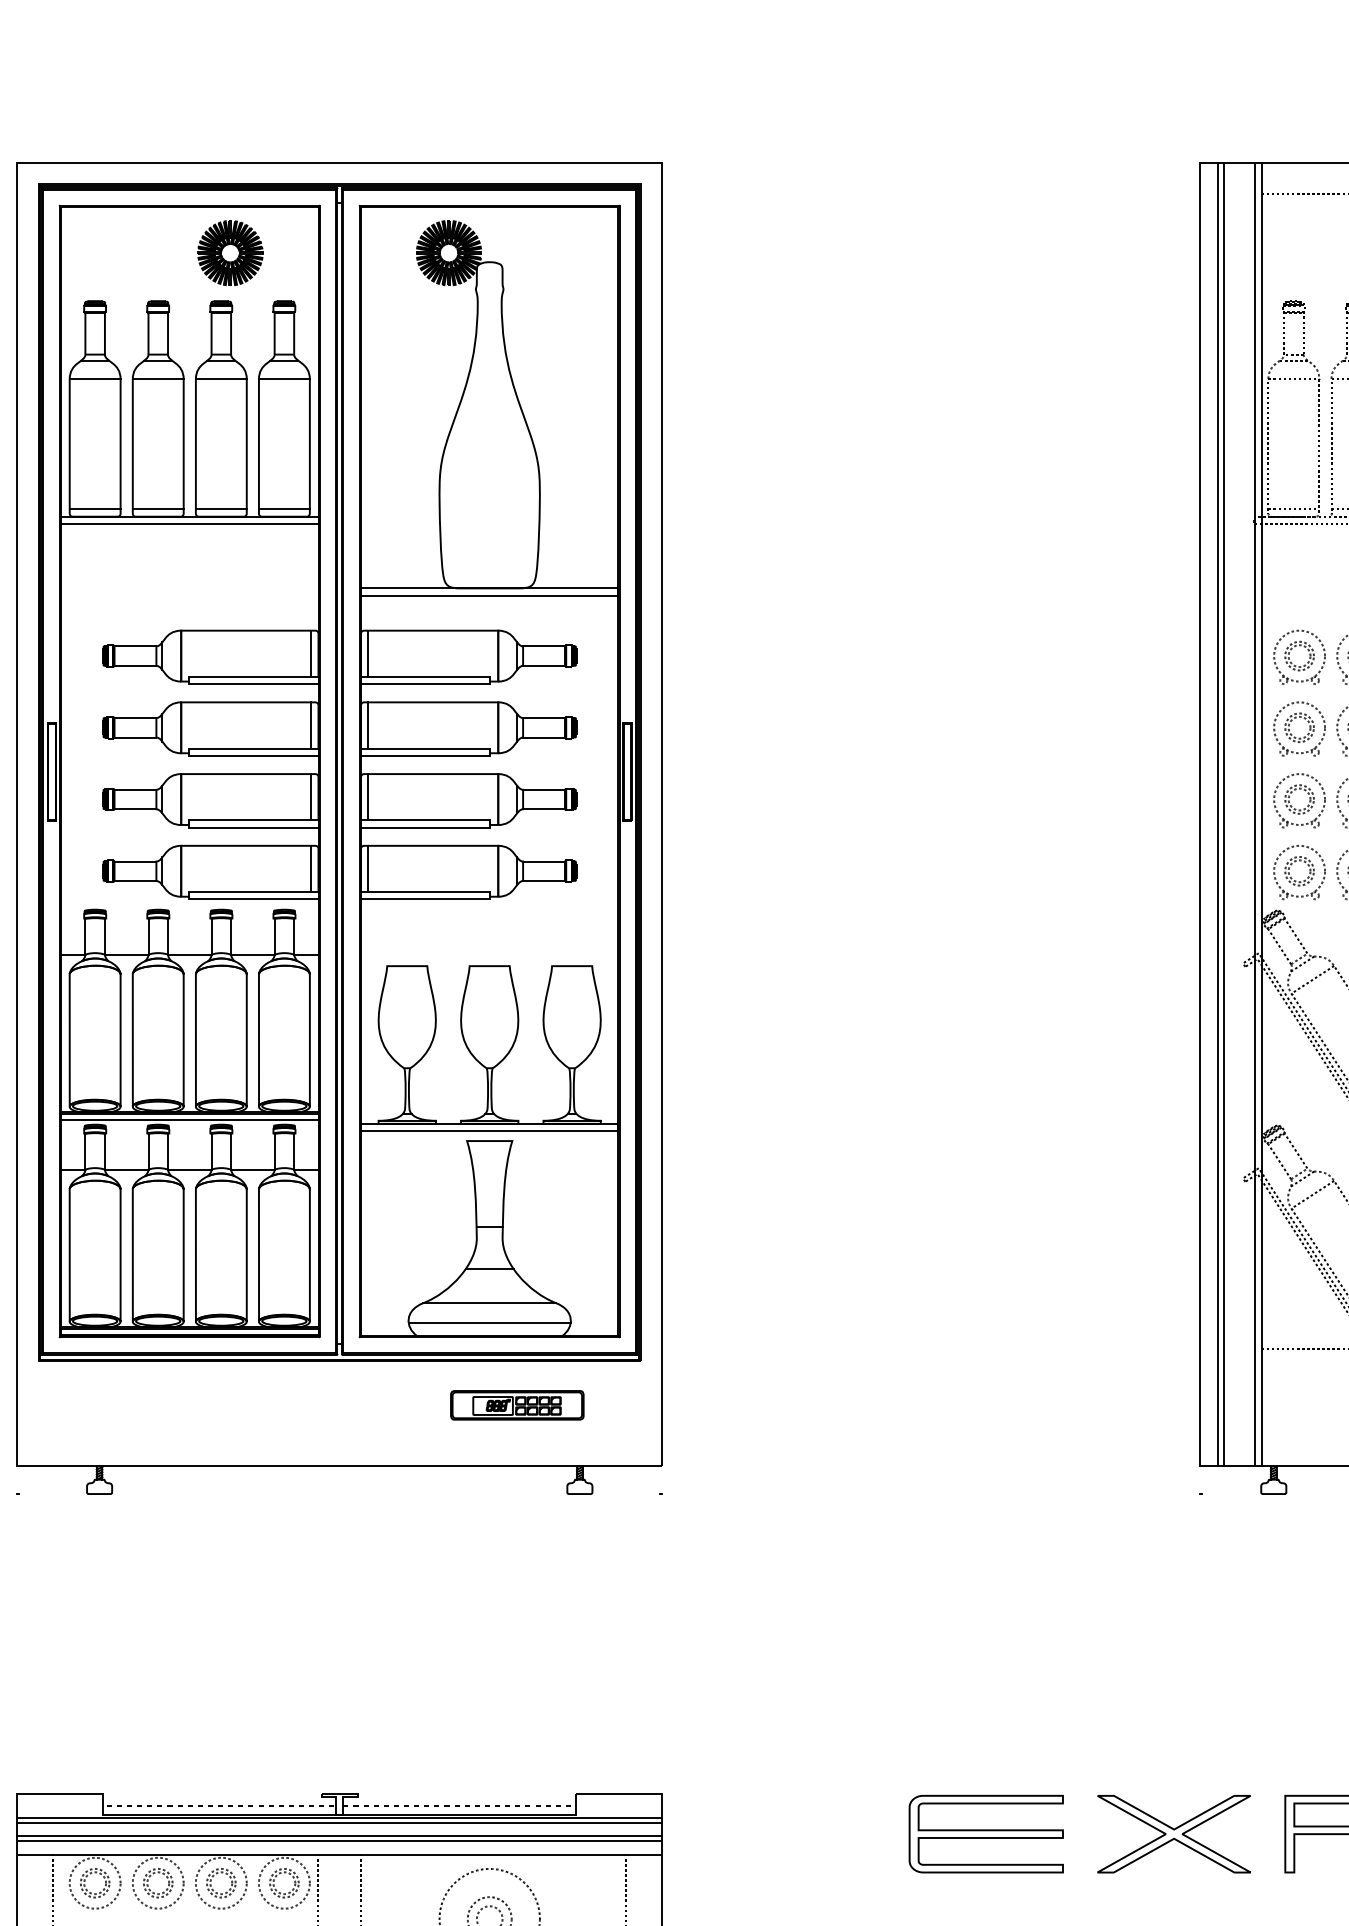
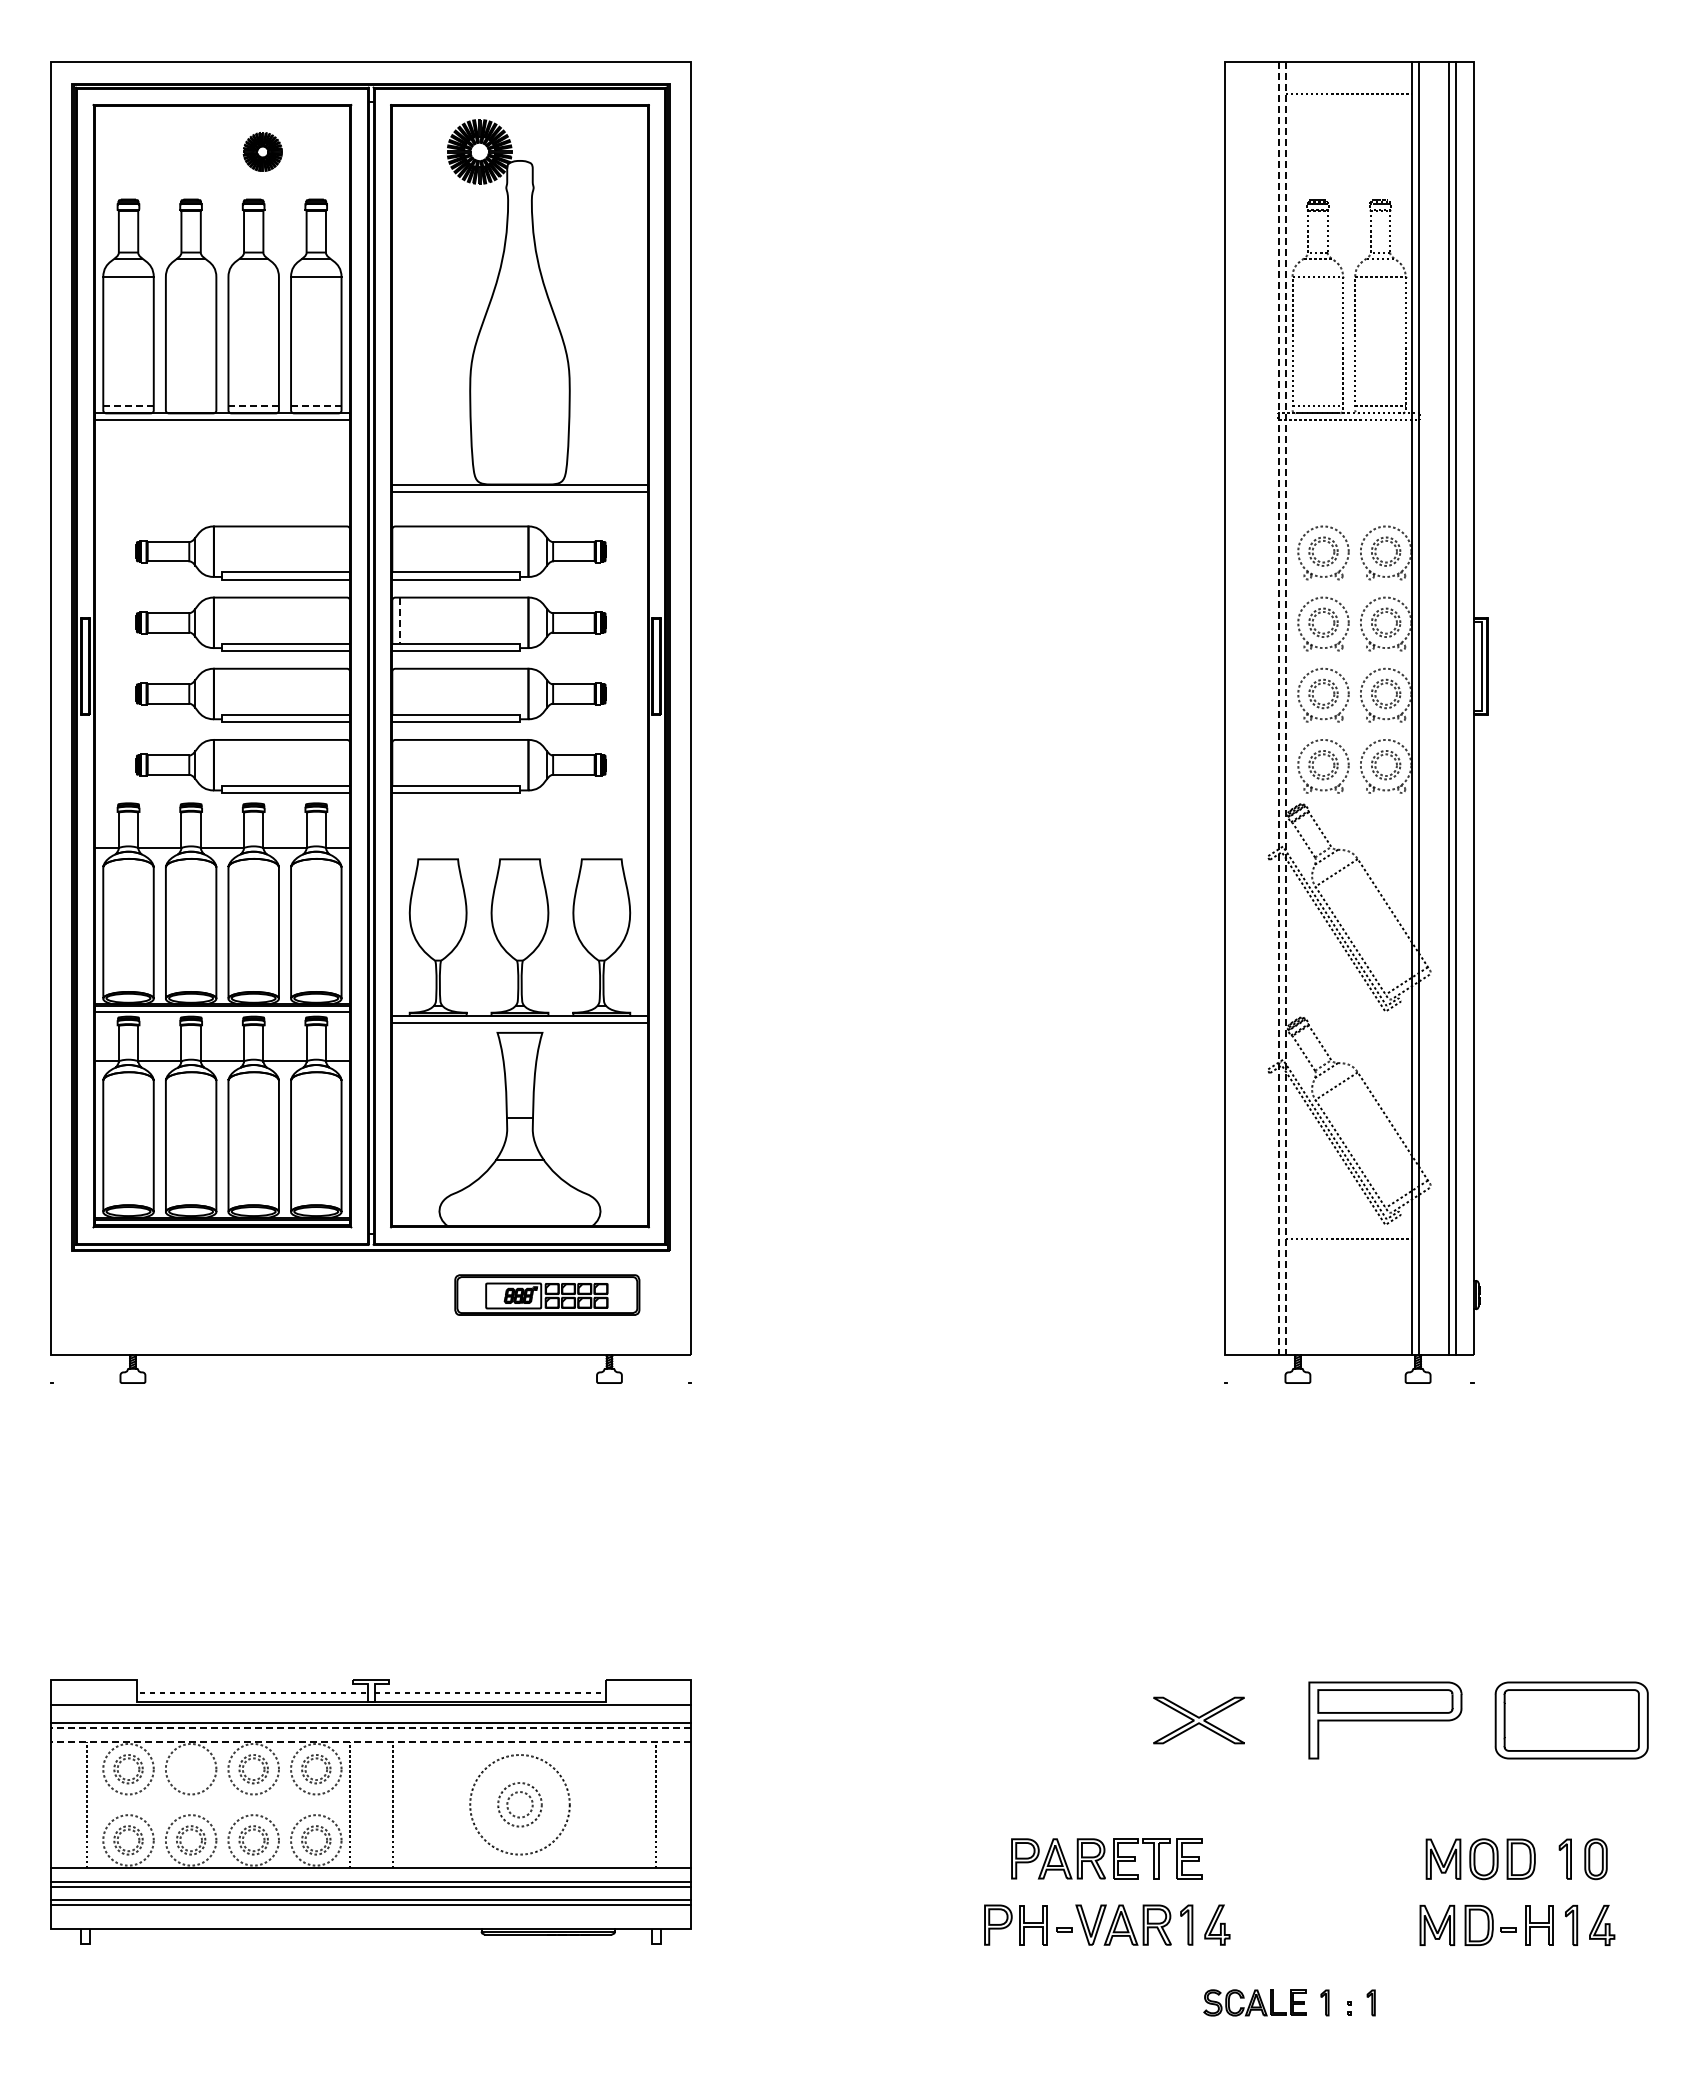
part: (230, 252) -> (262, 151), size x0.6
line: (157, 379) -> (190, 277), removed
line: (221, 379) -> (253, 277), removed
line: (96, 509) -> (129, 406), solid -> dashed
line: (157, 509) -> (190, 406), removed
line: (222, 509) -> (254, 406), solid -> dashed
line: (284, 509) -> (316, 406), solid -> dashed
line: (310, 653) -> (342, 549), removed
line: (368, 653) -> (399, 549), removed
line: (310, 725) -> (342, 620), removed
line: (368, 725) -> (399, 620), solid -> dashed
line: (310, 797) -> (342, 691), removed
line: (368, 797) -> (399, 691), removed
line: (1217, 814) -> (1242, 708), removed
line: (1223, 814) -> (1248, 708), removed
line: (1255, 815) -> (1279, 709), solid -> dashed
line: (1261, 815) -> (1285, 709), solid -> dashed
line: (310, 868) -> (342, 762), removed
line: (368, 868) -> (399, 762), removed
line: (489, 1302) -> (519, 1193), removed
line: (489, 1323) -> (519, 1213), removed
part: (517, 1404) -> (547, 1294), size x1.4
line: (340, 1823) -> (371, 1709), removed
part: (986, 1834) -> (1012, 1720), removed
part: (1173, 1834) -> (1198, 1720), size x0.6
line: (339, 1841) -> (370, 1727), solid -> dashed
line: (339, 1855) -> (370, 1741), solid -> dashed
part: (167, 1881) -> (200, 1767), removed

